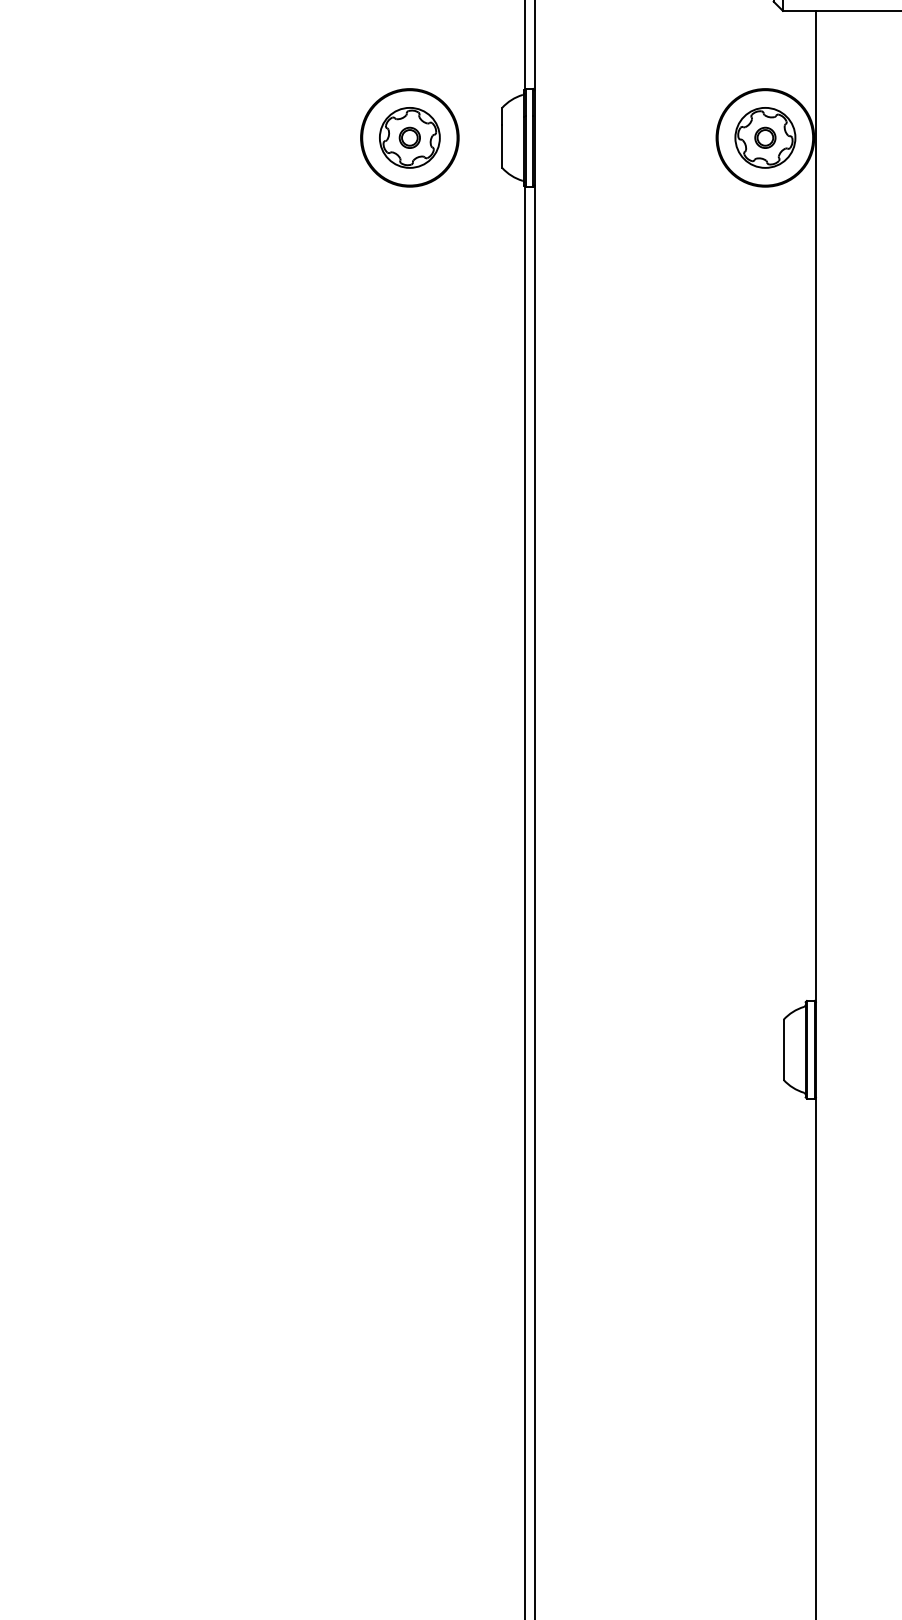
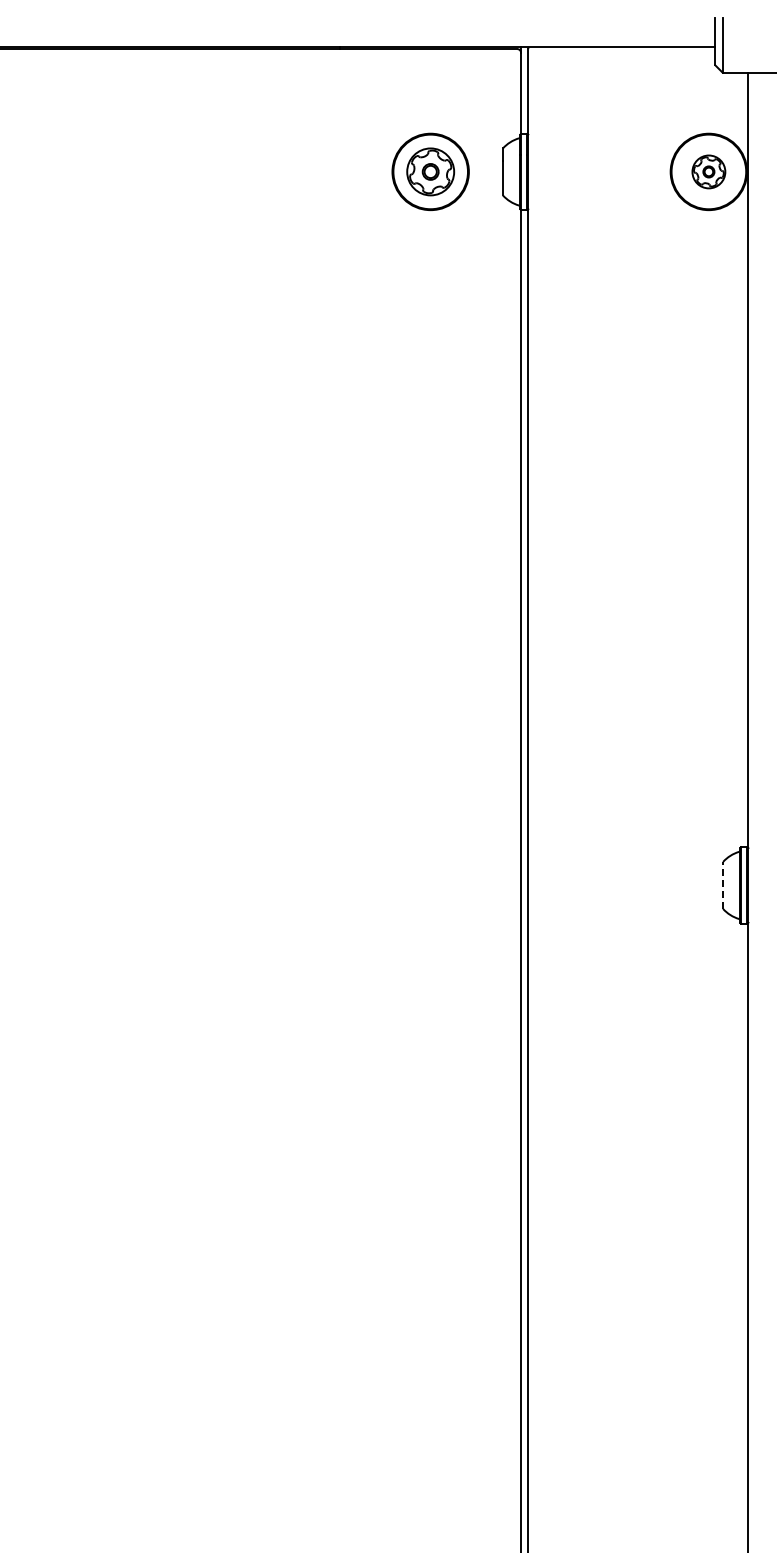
part: (764, 137) -> (708, 171), size x0.7
line: (784, 1048) -> (723, 884), solid -> dashed

